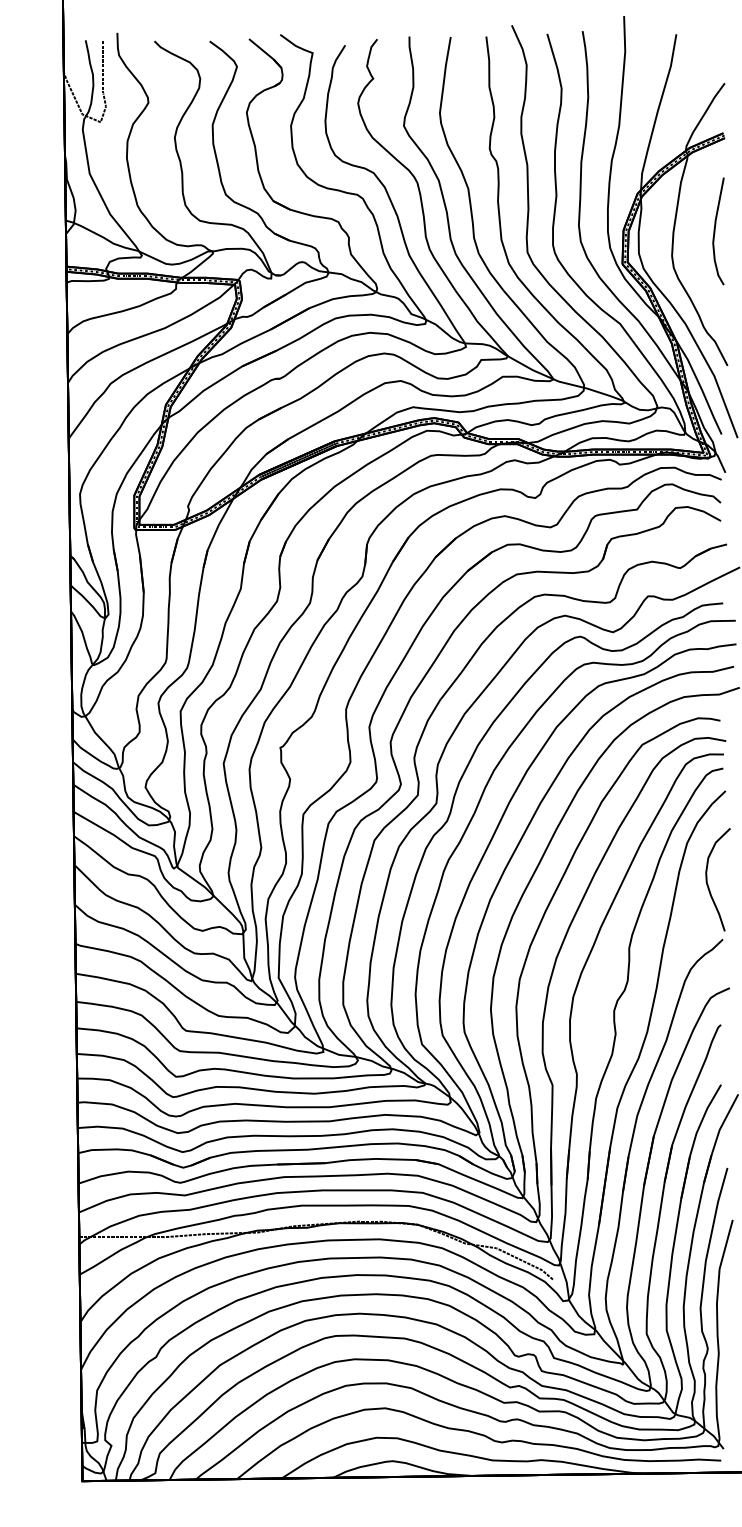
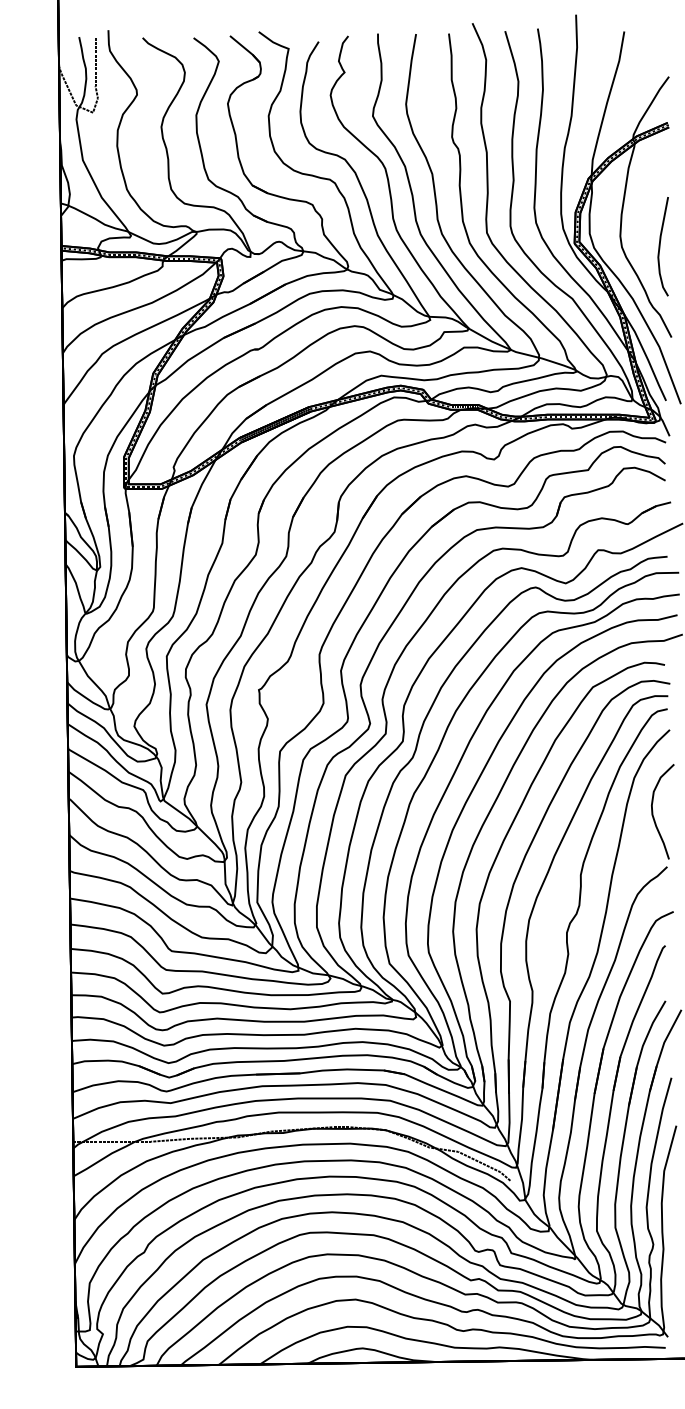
curve: (715, 231) -> (660, 246), moved

